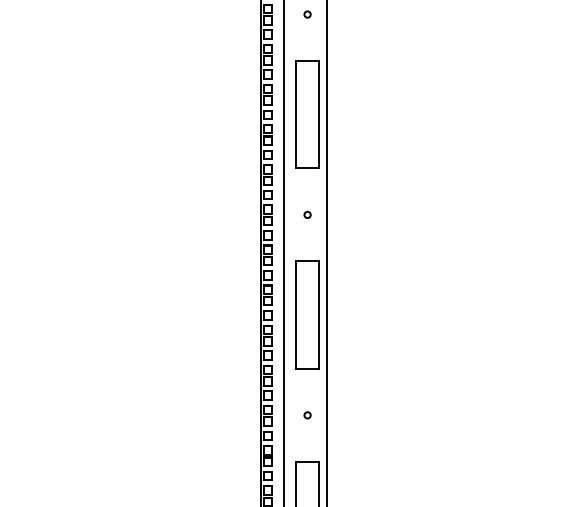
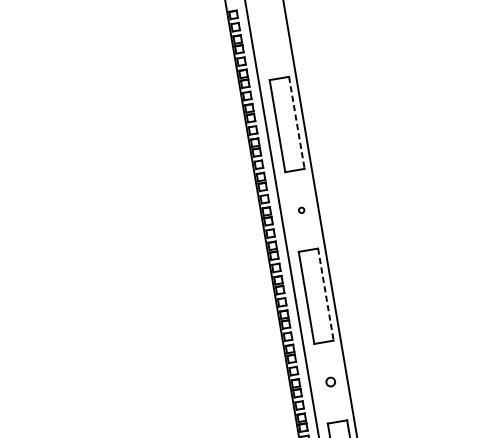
circle: (307, 14) -> (272, 38), removed
line: (318, 114) -> (296, 122), solid -> dashed
line: (318, 315) -> (325, 294), solid -> dashed
circle: (307, 415) -> (330, 382), size x1.6

